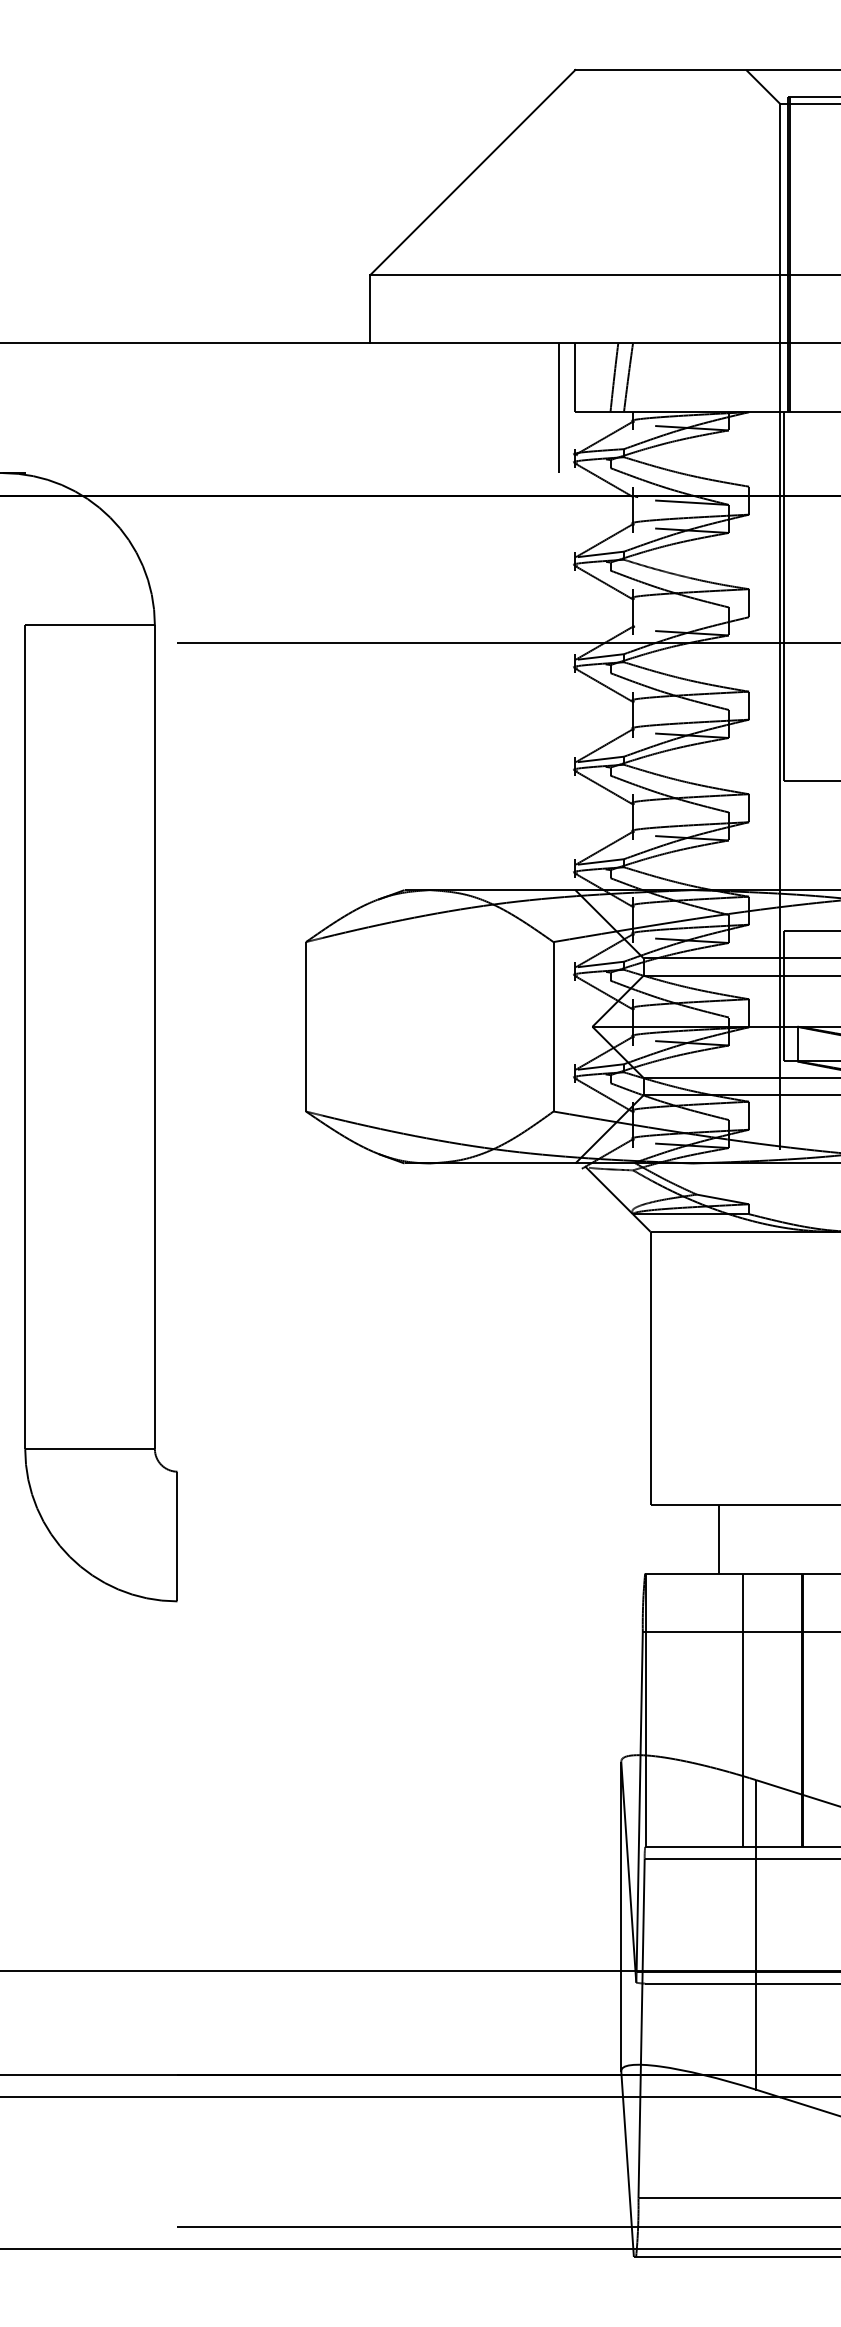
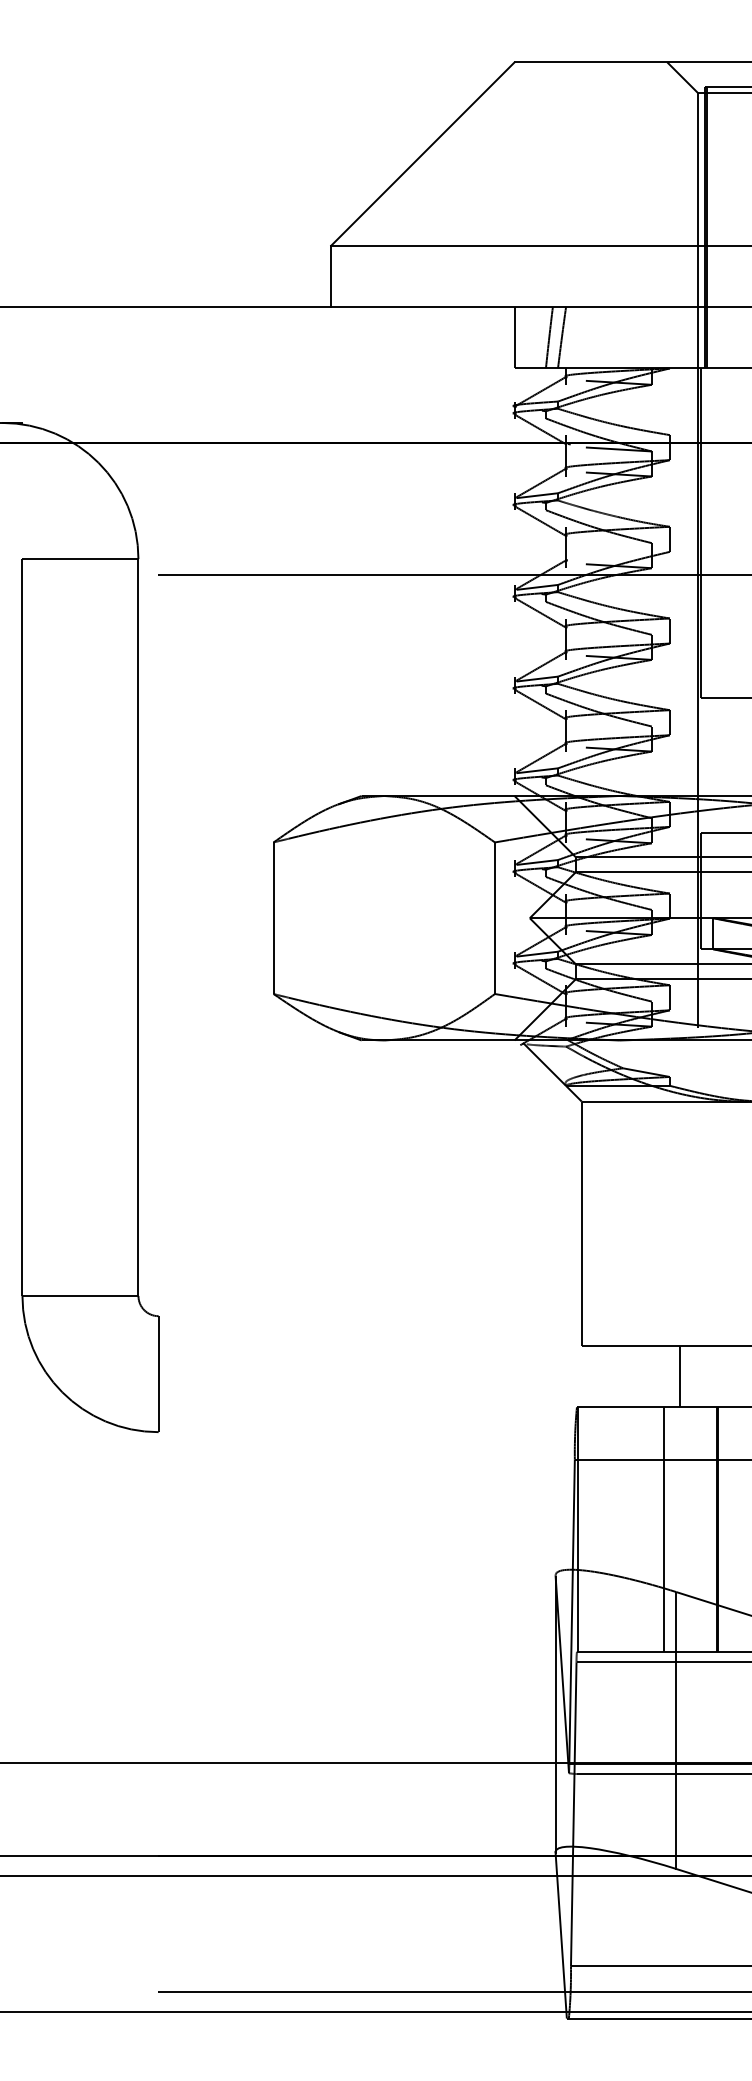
line: (558, 407) -> (499, 364), removed
line: (718, 1539) -> (679, 1376), moved

